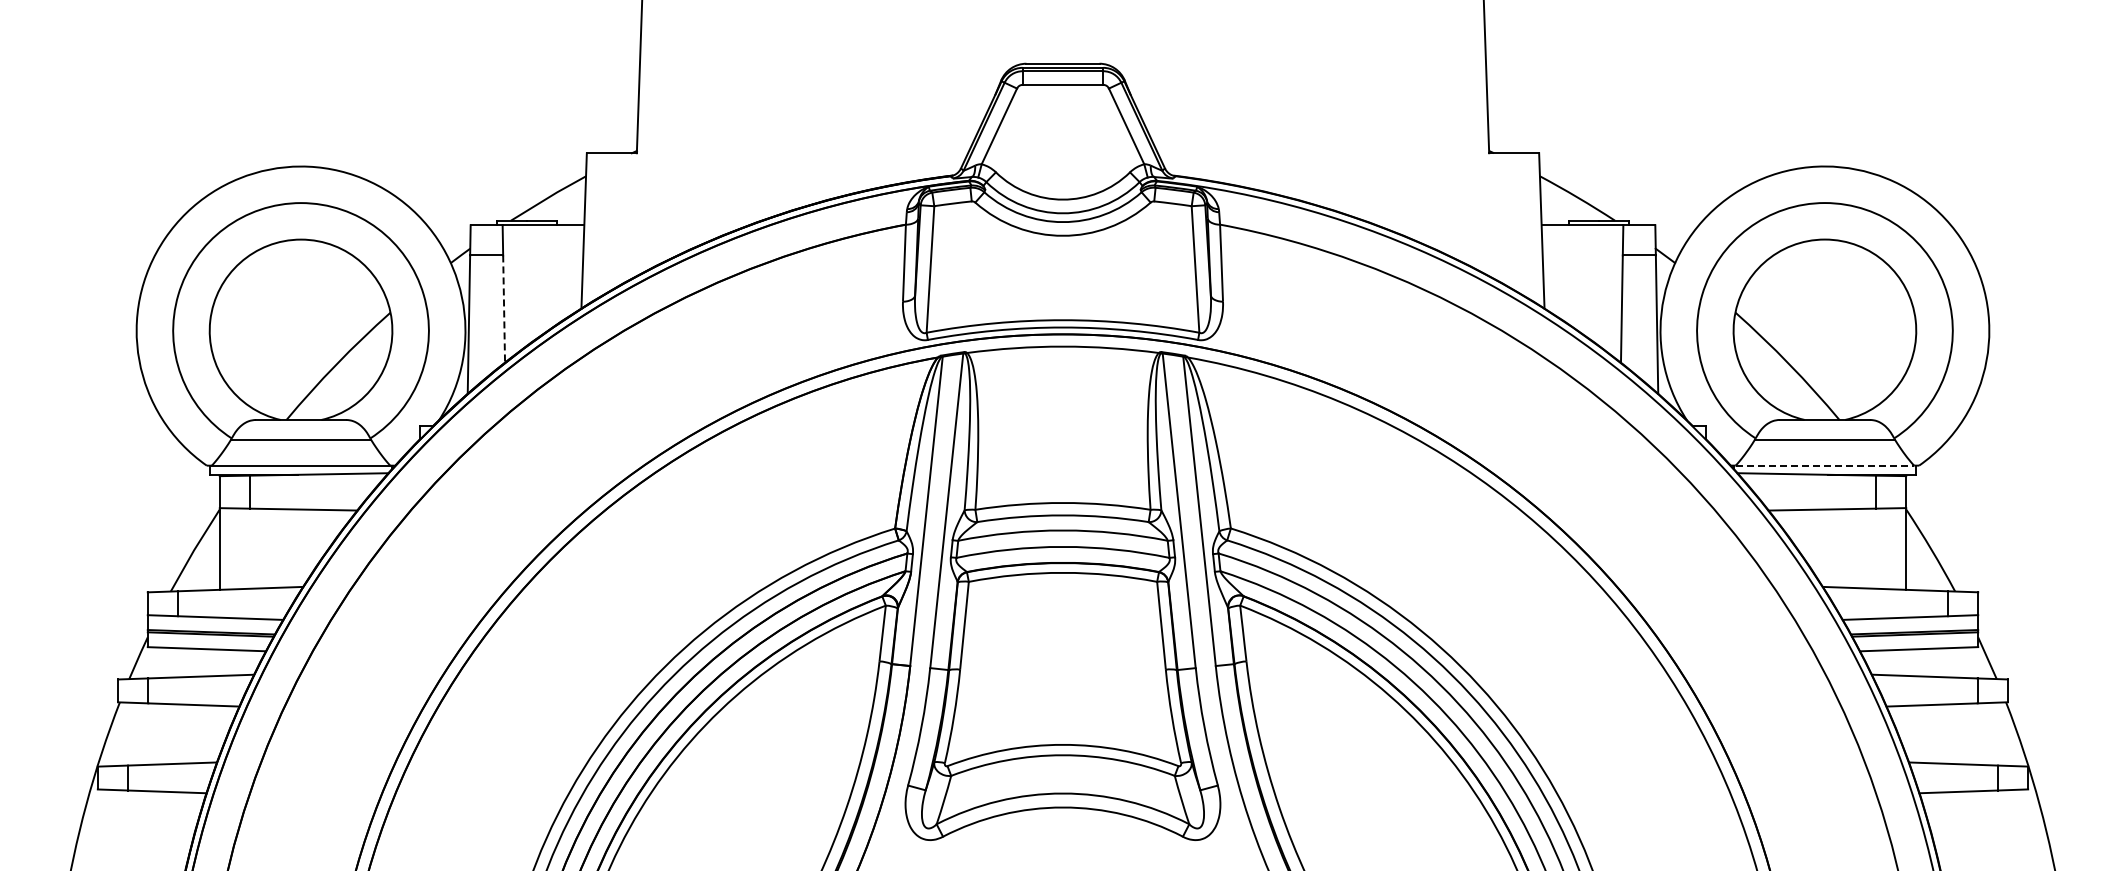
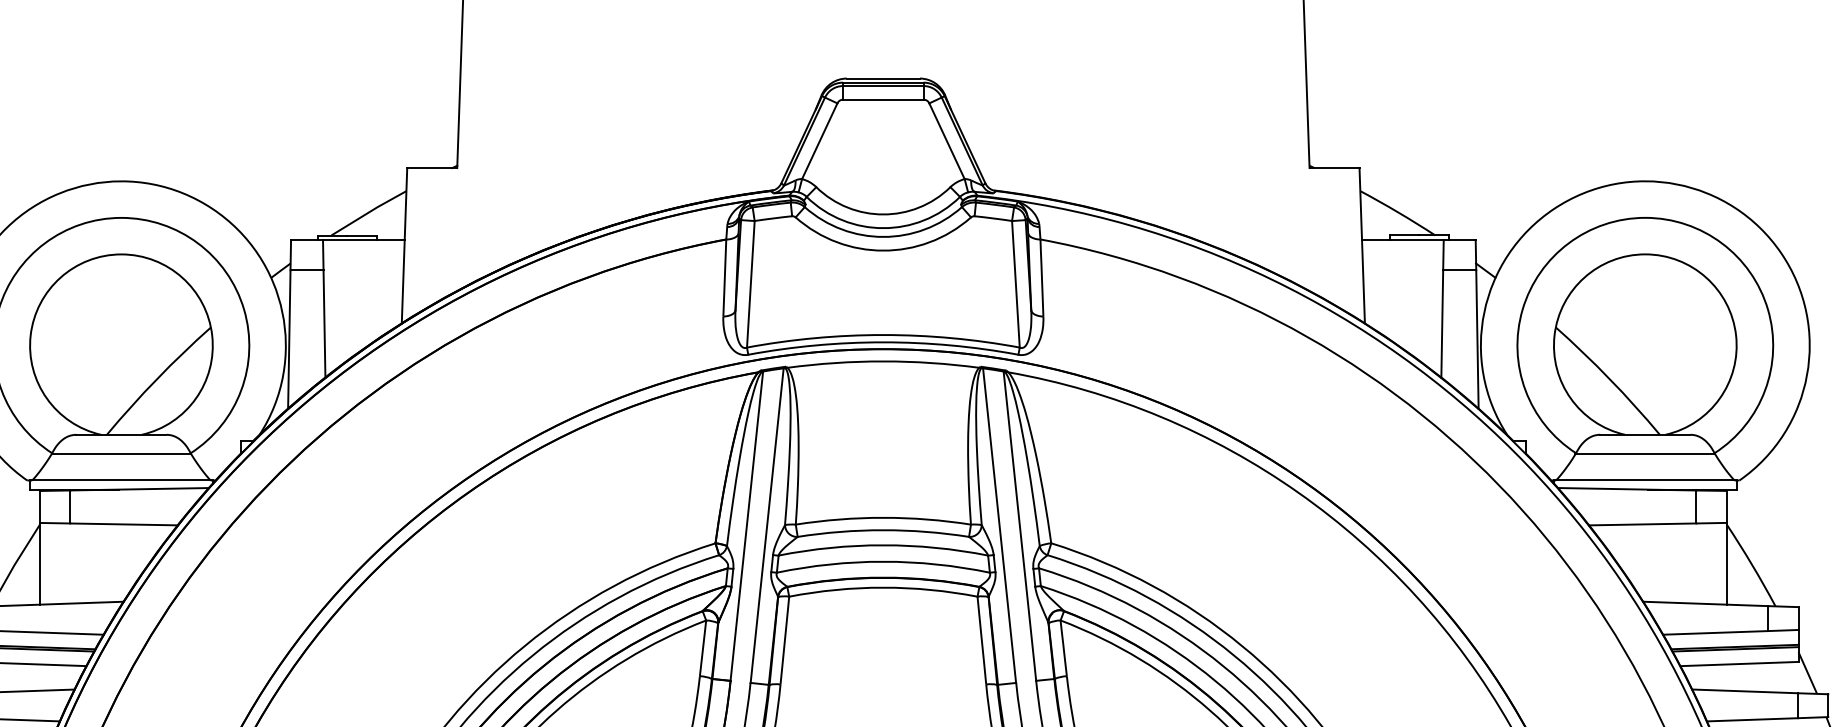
line: (504, 309) -> (324, 324), dashed -> solid
line: (1825, 465) -> (1645, 480), dashed -> solid

